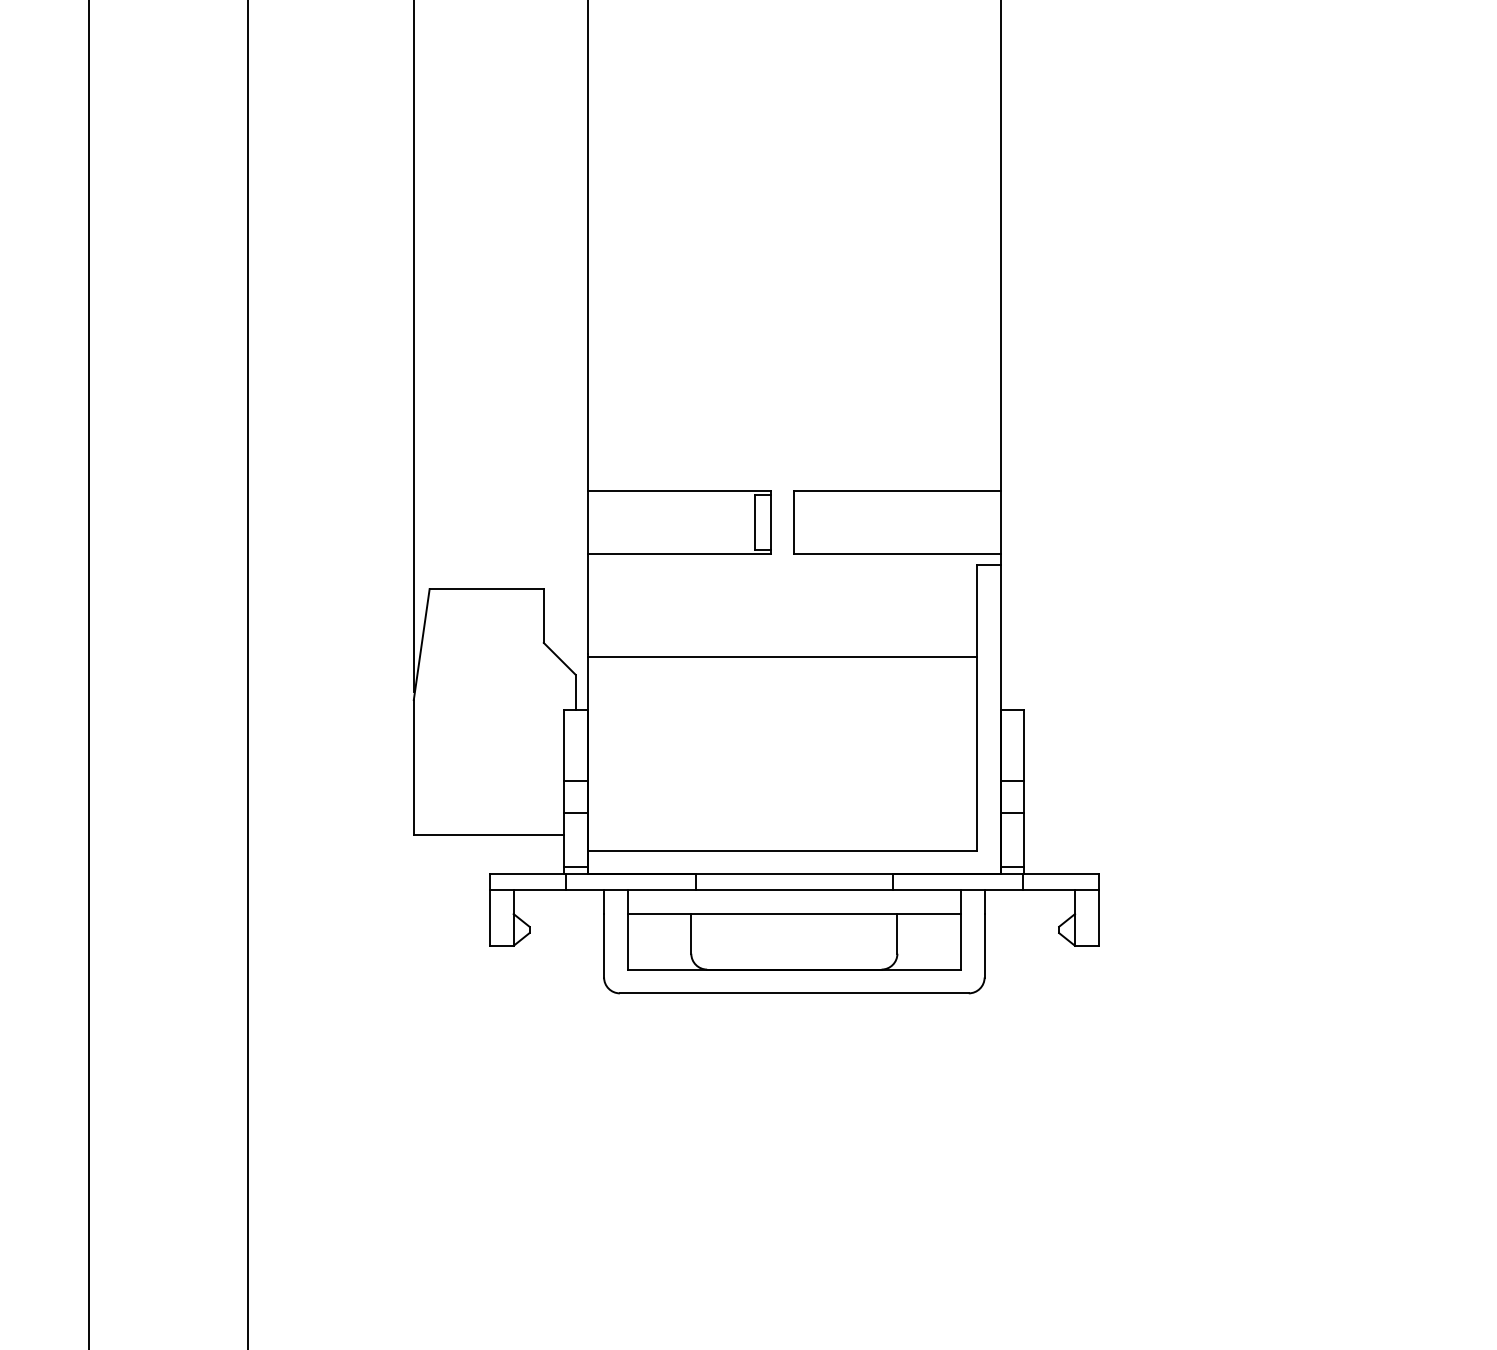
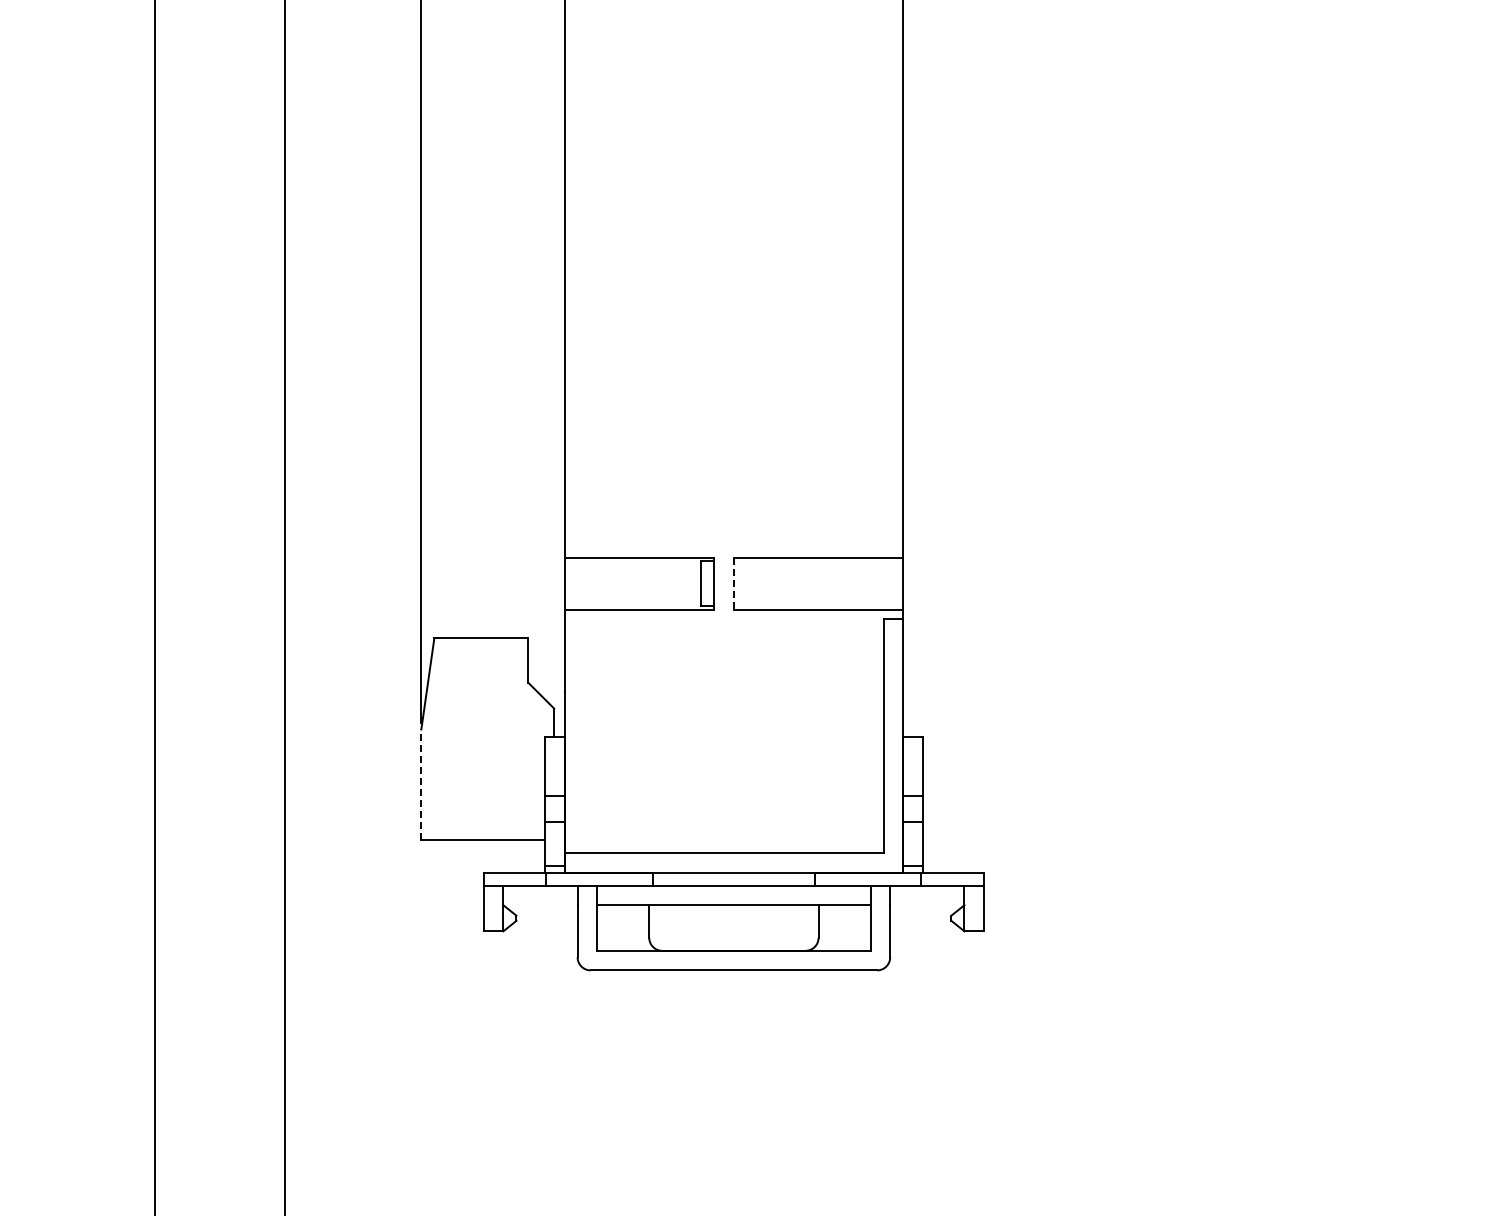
line: (793, 523) -> (733, 584), solid -> dashed
line: (781, 657) -> (723, 694), removed
line: (413, 767) -> (421, 784), solid -> dashed

